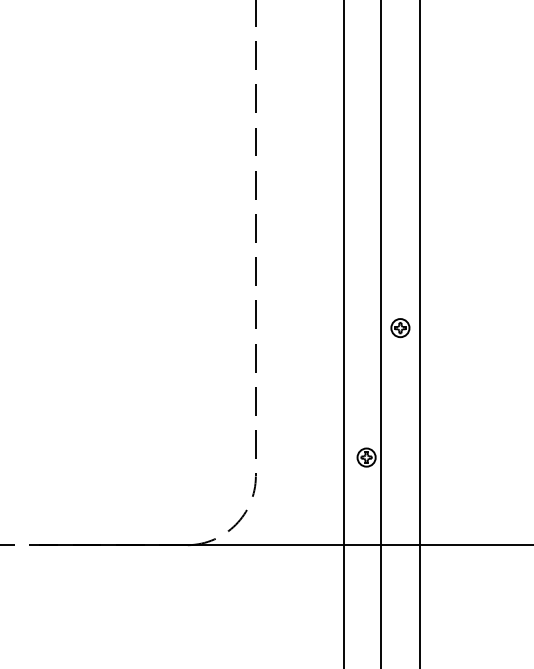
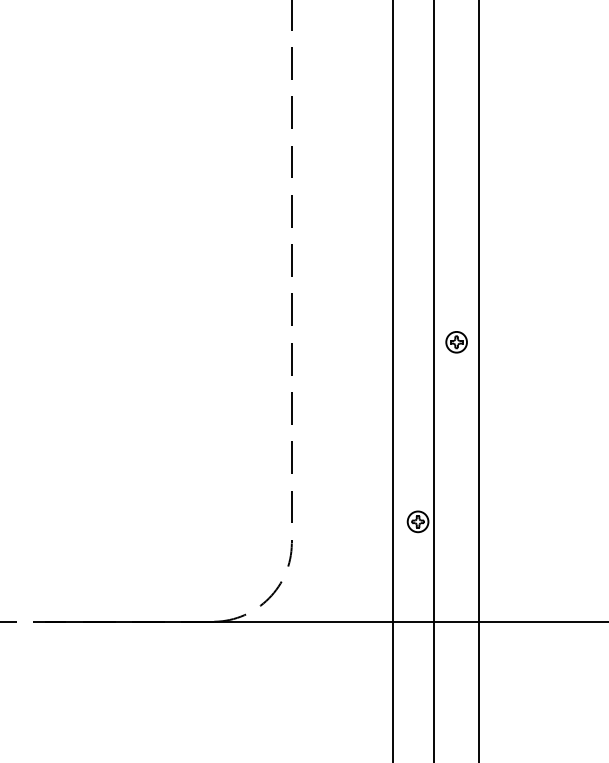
part: (400, 328) -> (456, 342), moved

